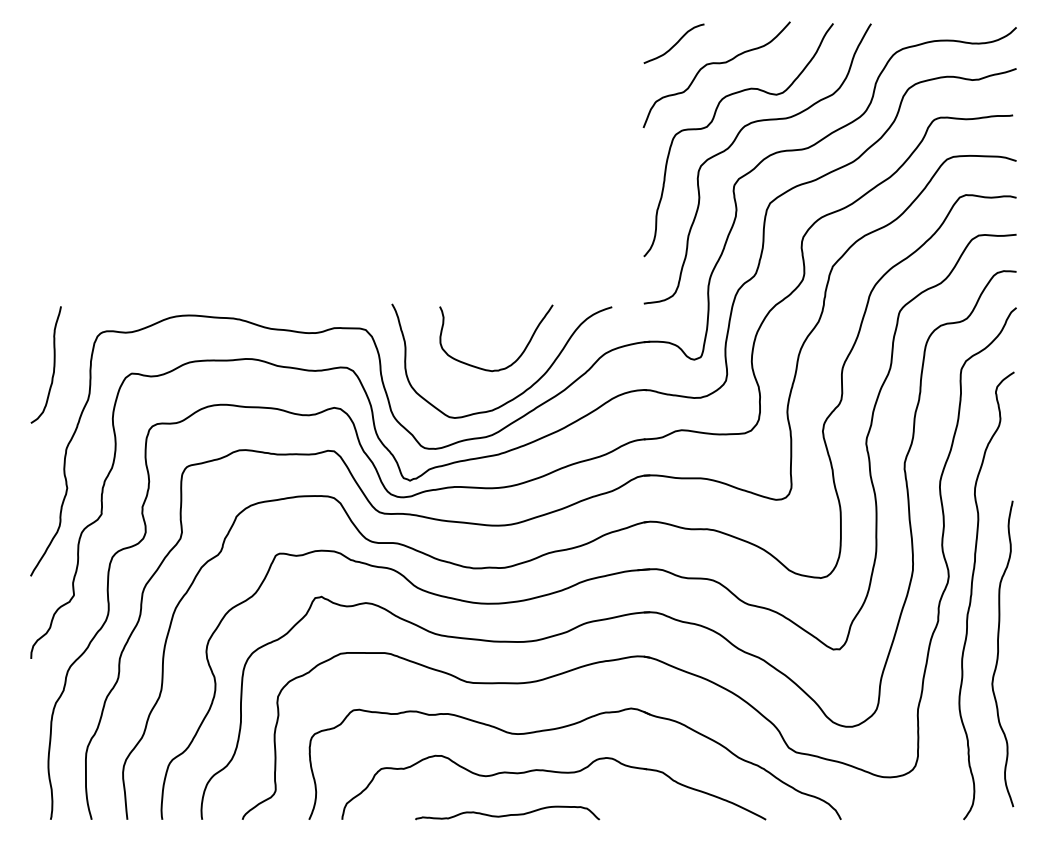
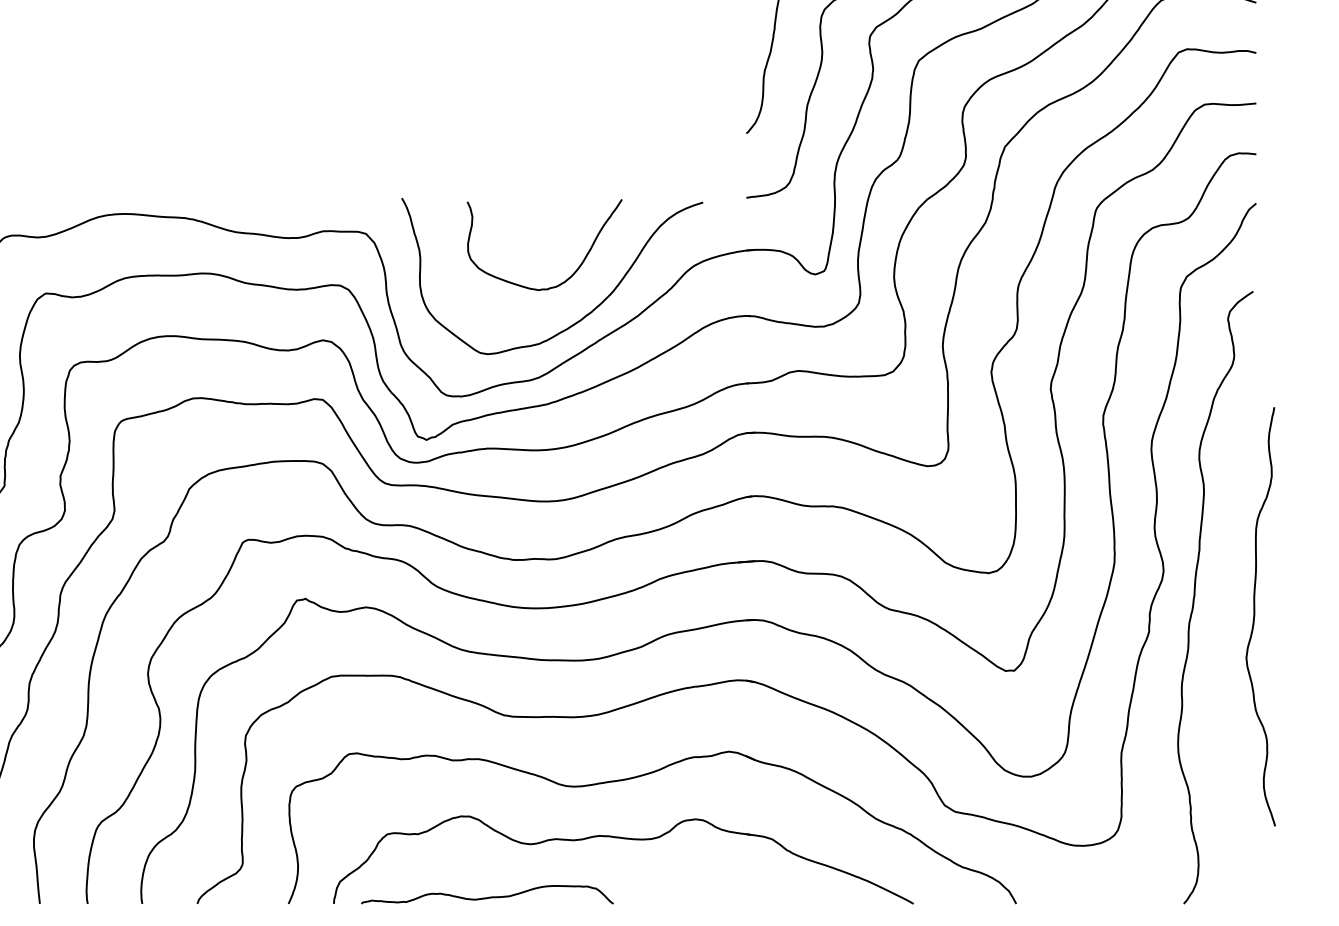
curve: (998, 653) -> (1254, 616), moved
curve: (507, 814) -> (487, 896), moved

